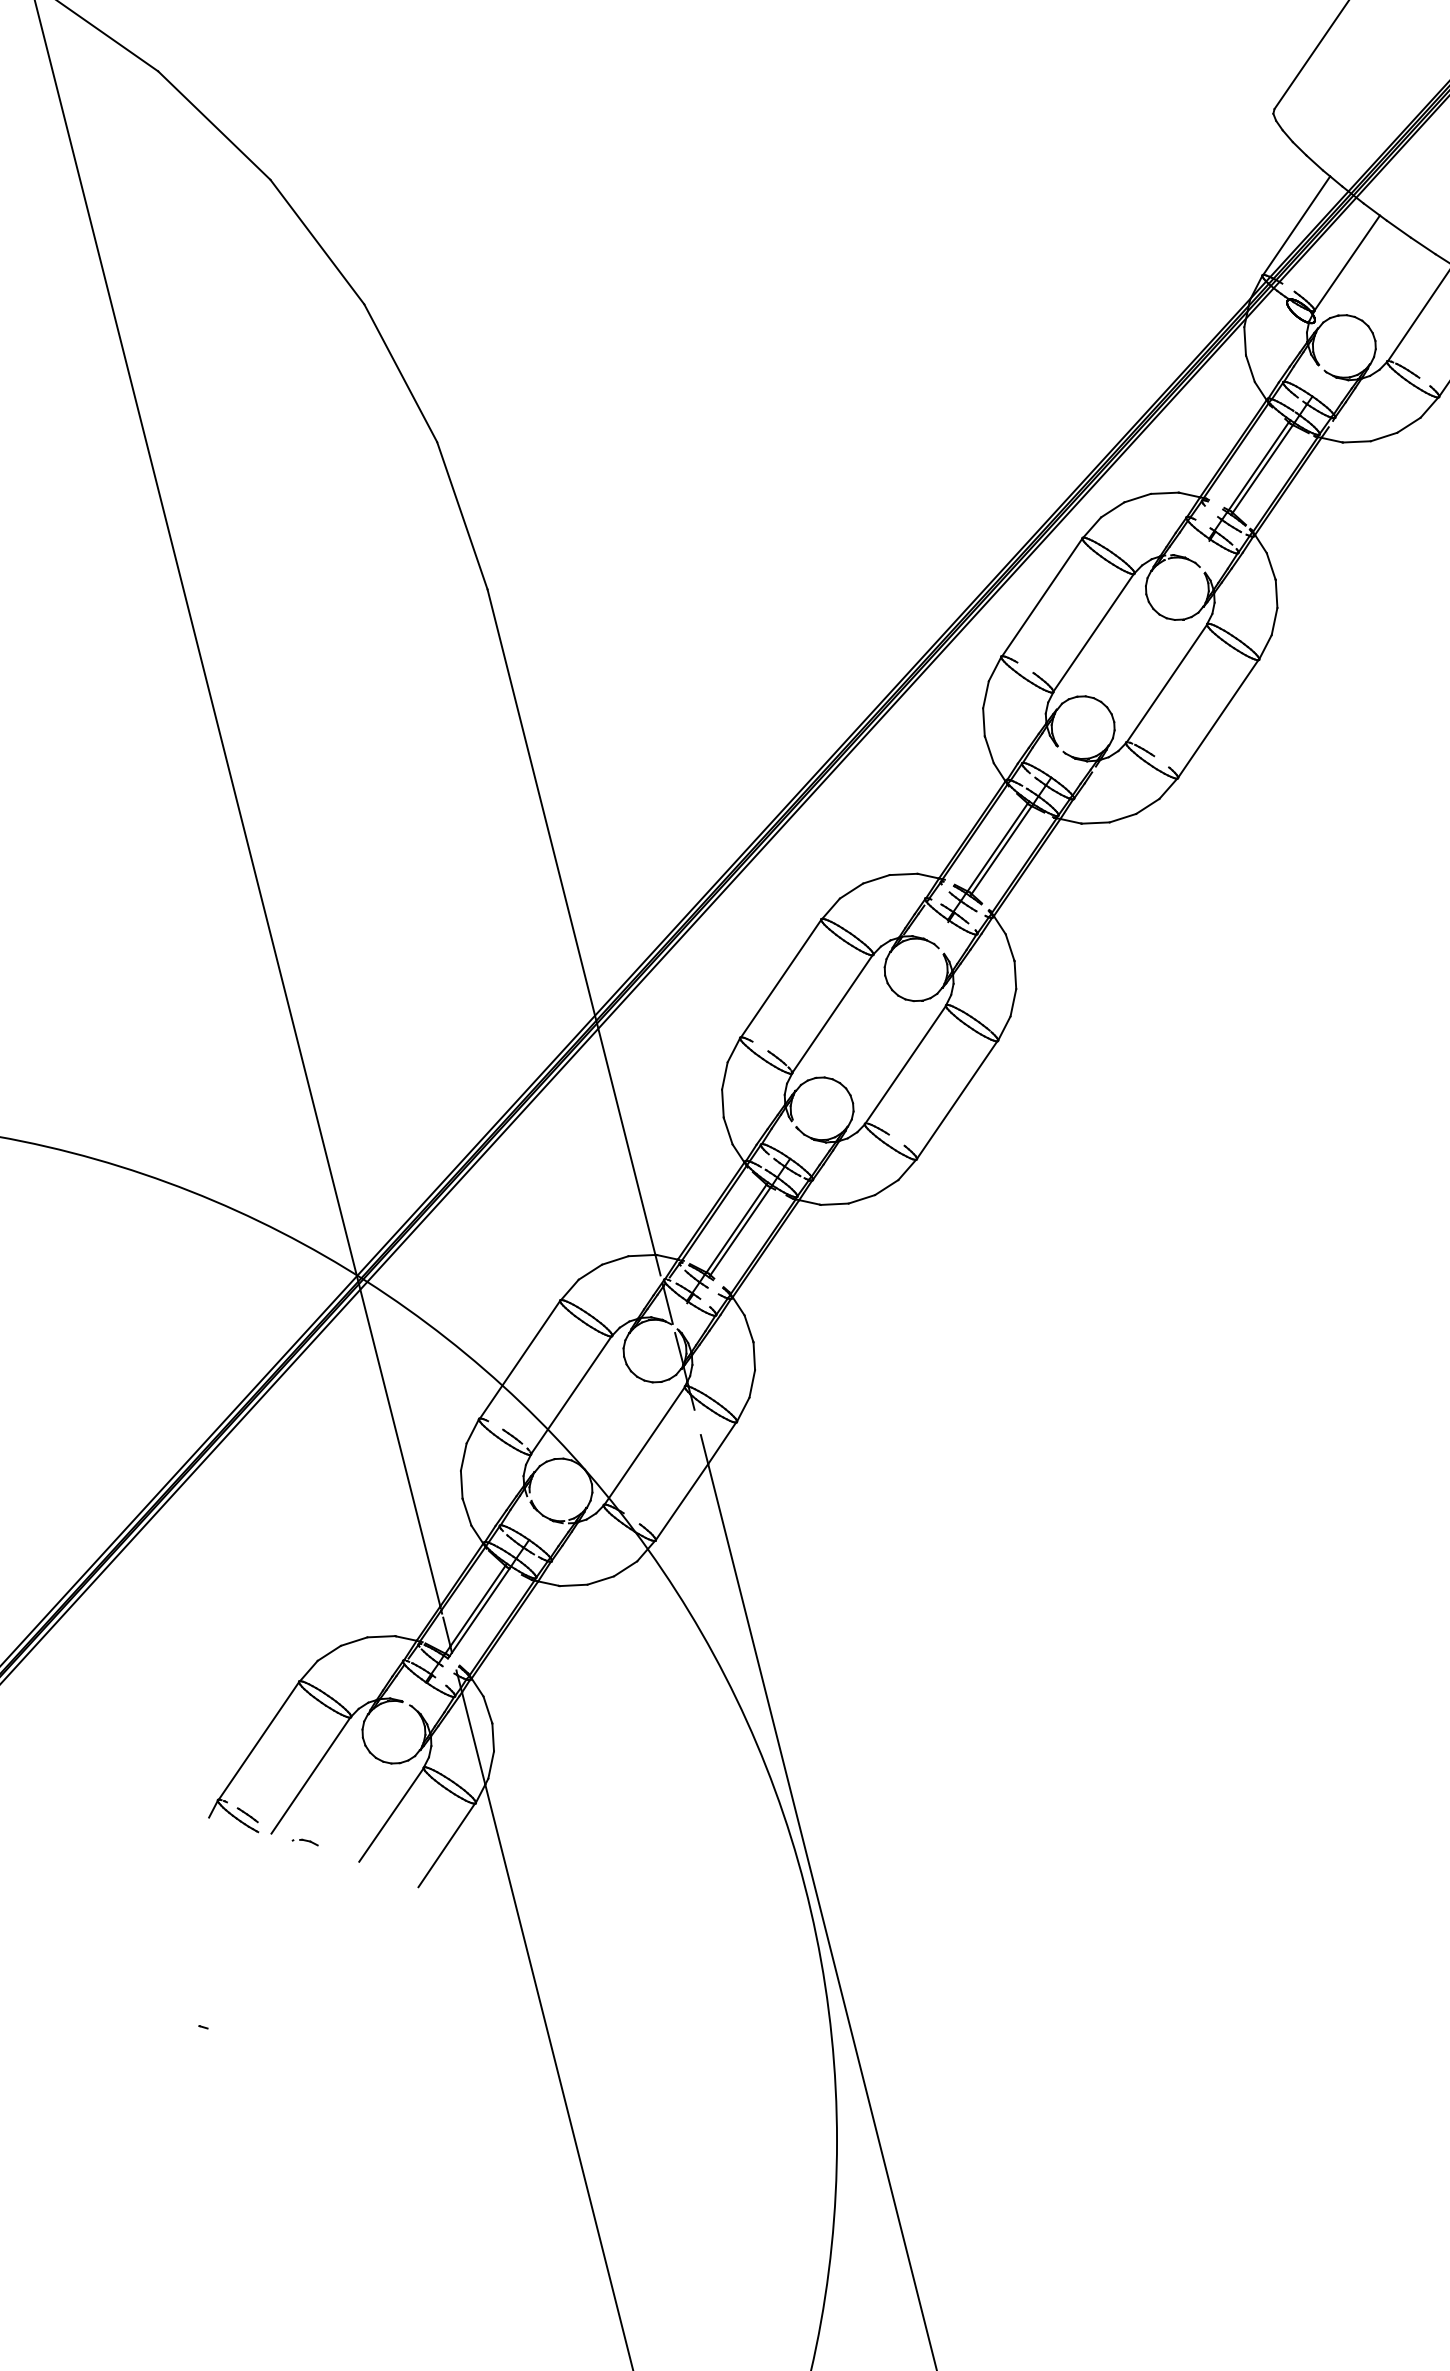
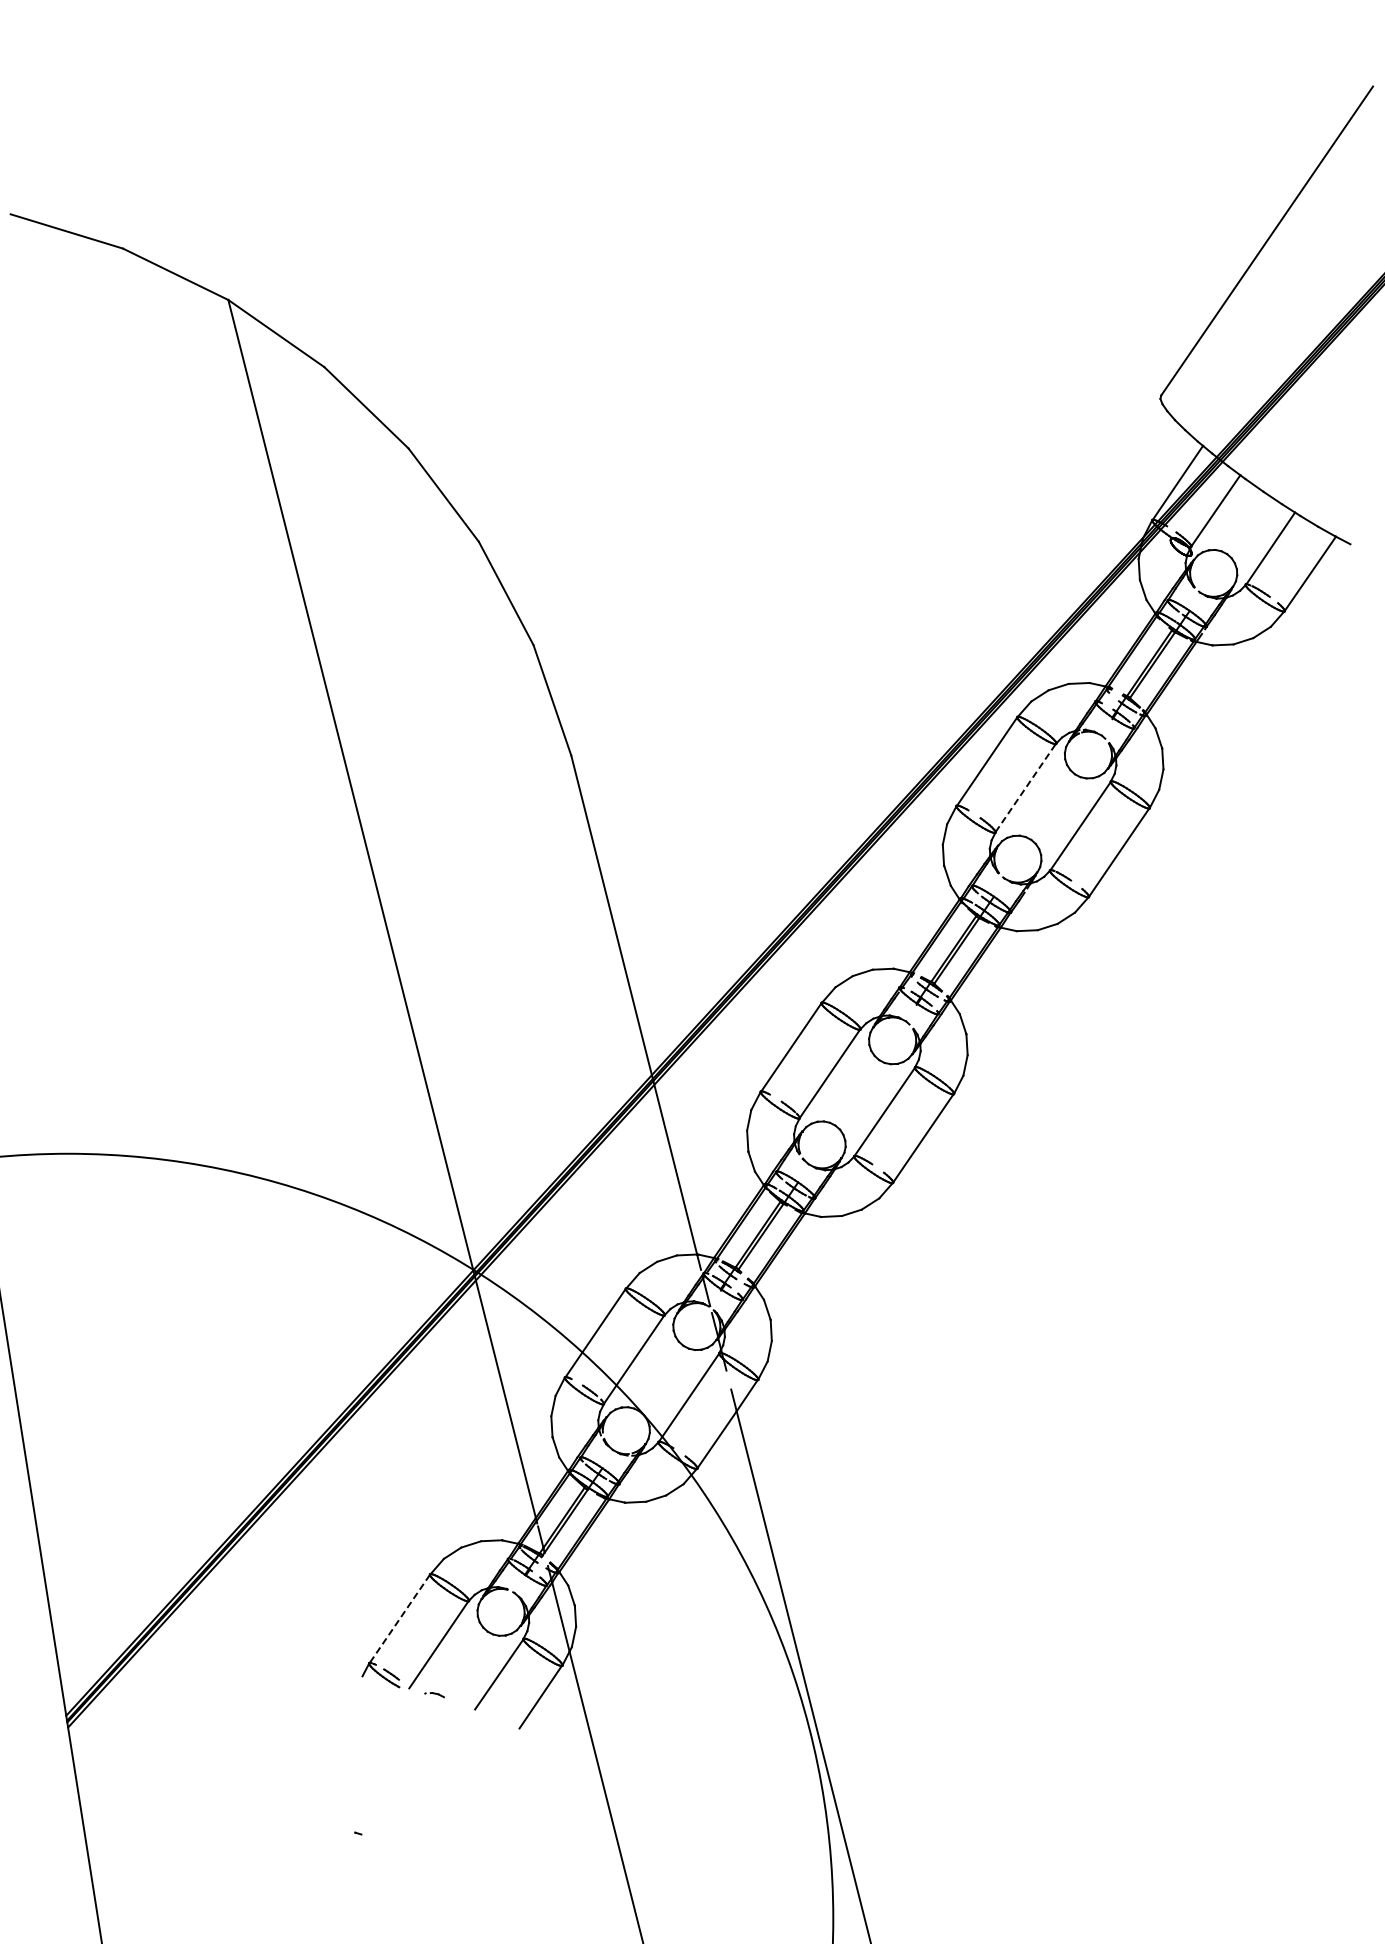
line: (1093, 632) -> (1025, 787), solid -> dashed
line: (258, 1741) -> (399, 1619), solid -> dashed

